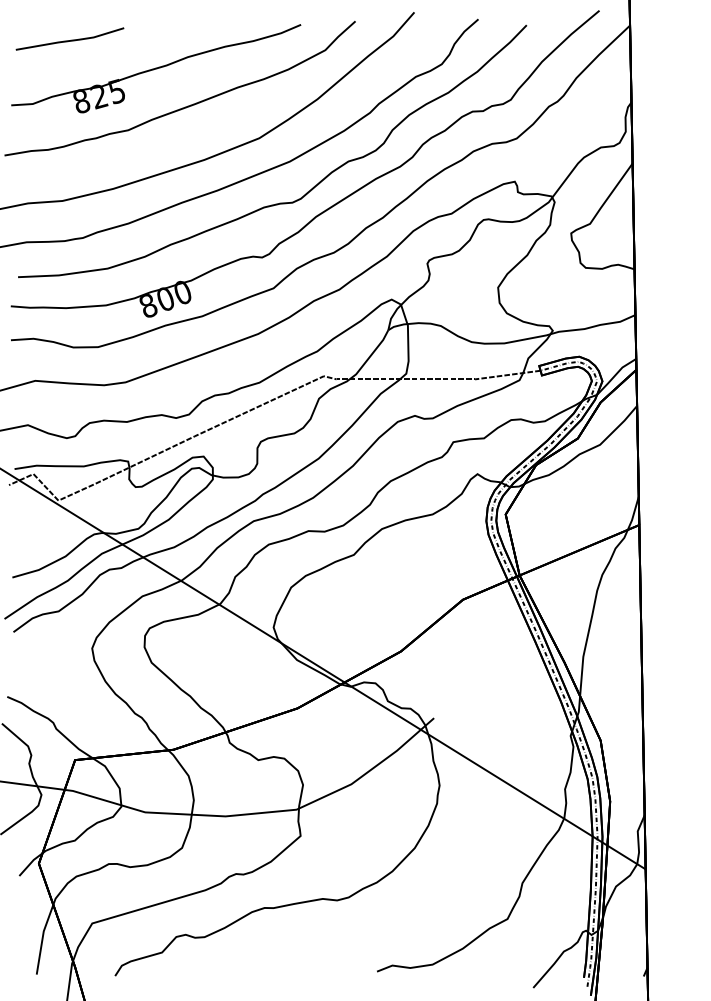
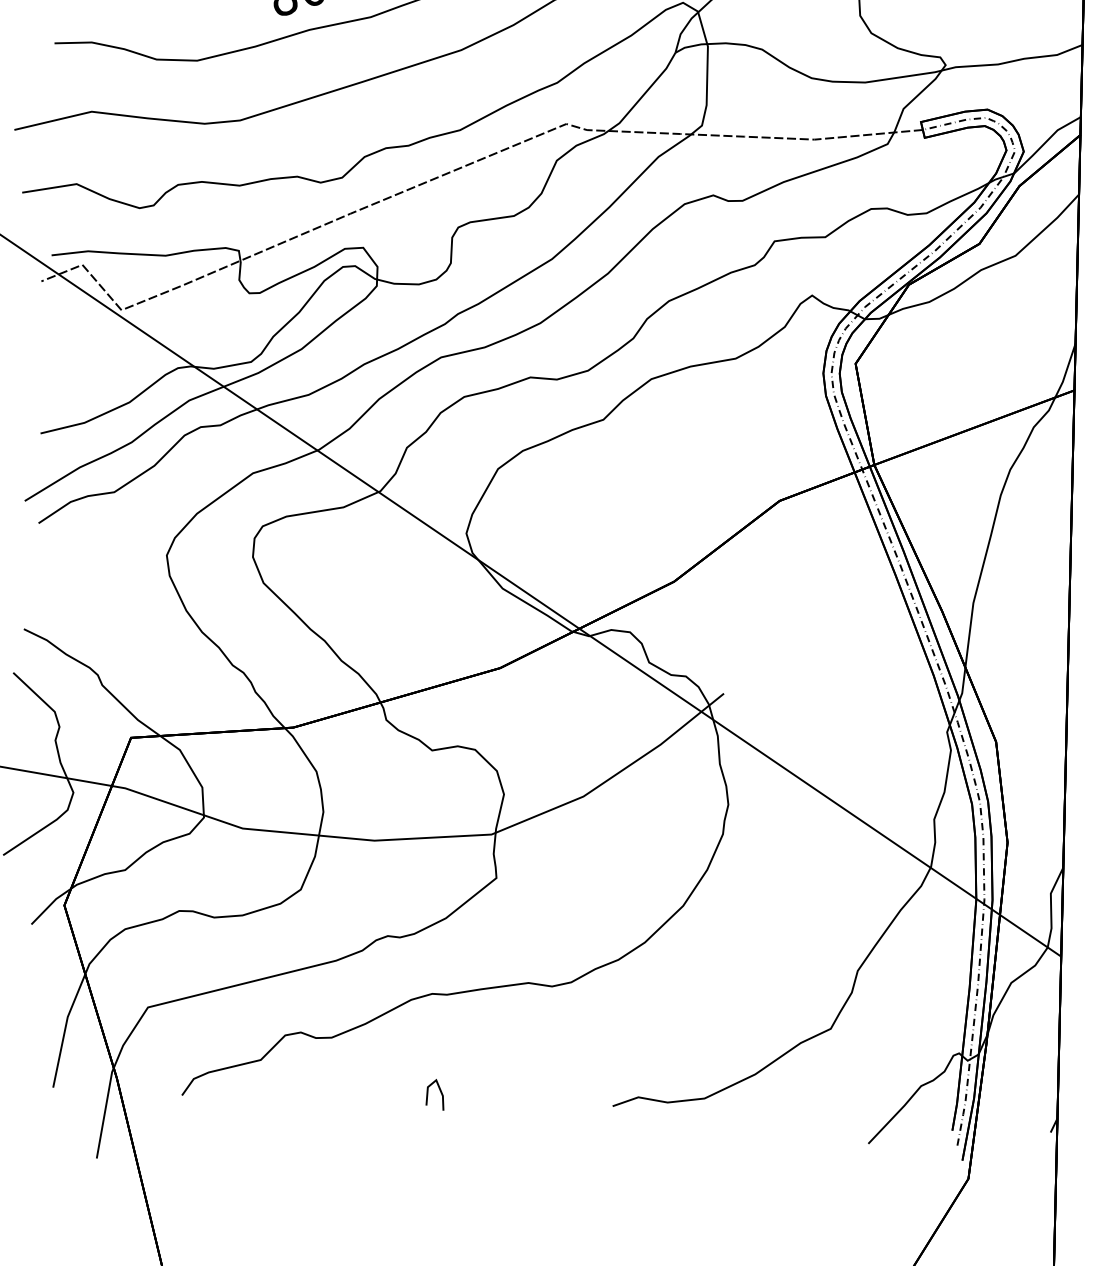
line: (271, 967) -> (439, 1092), added

